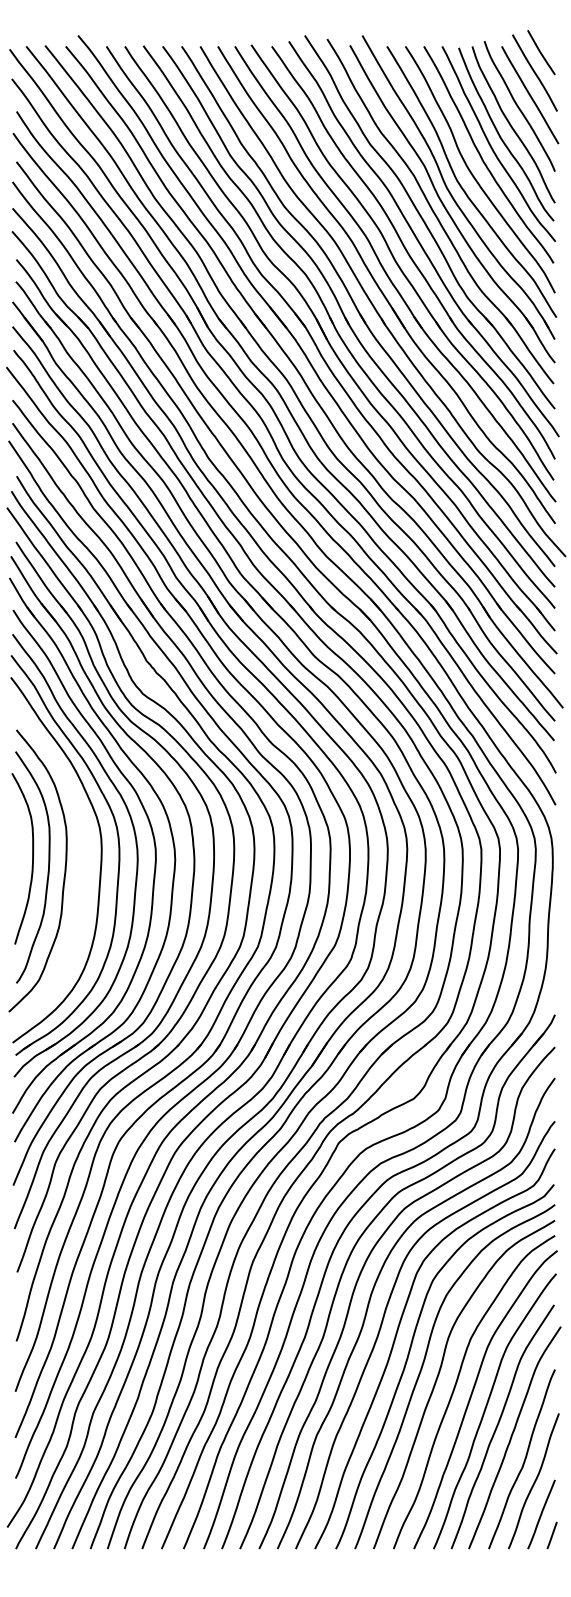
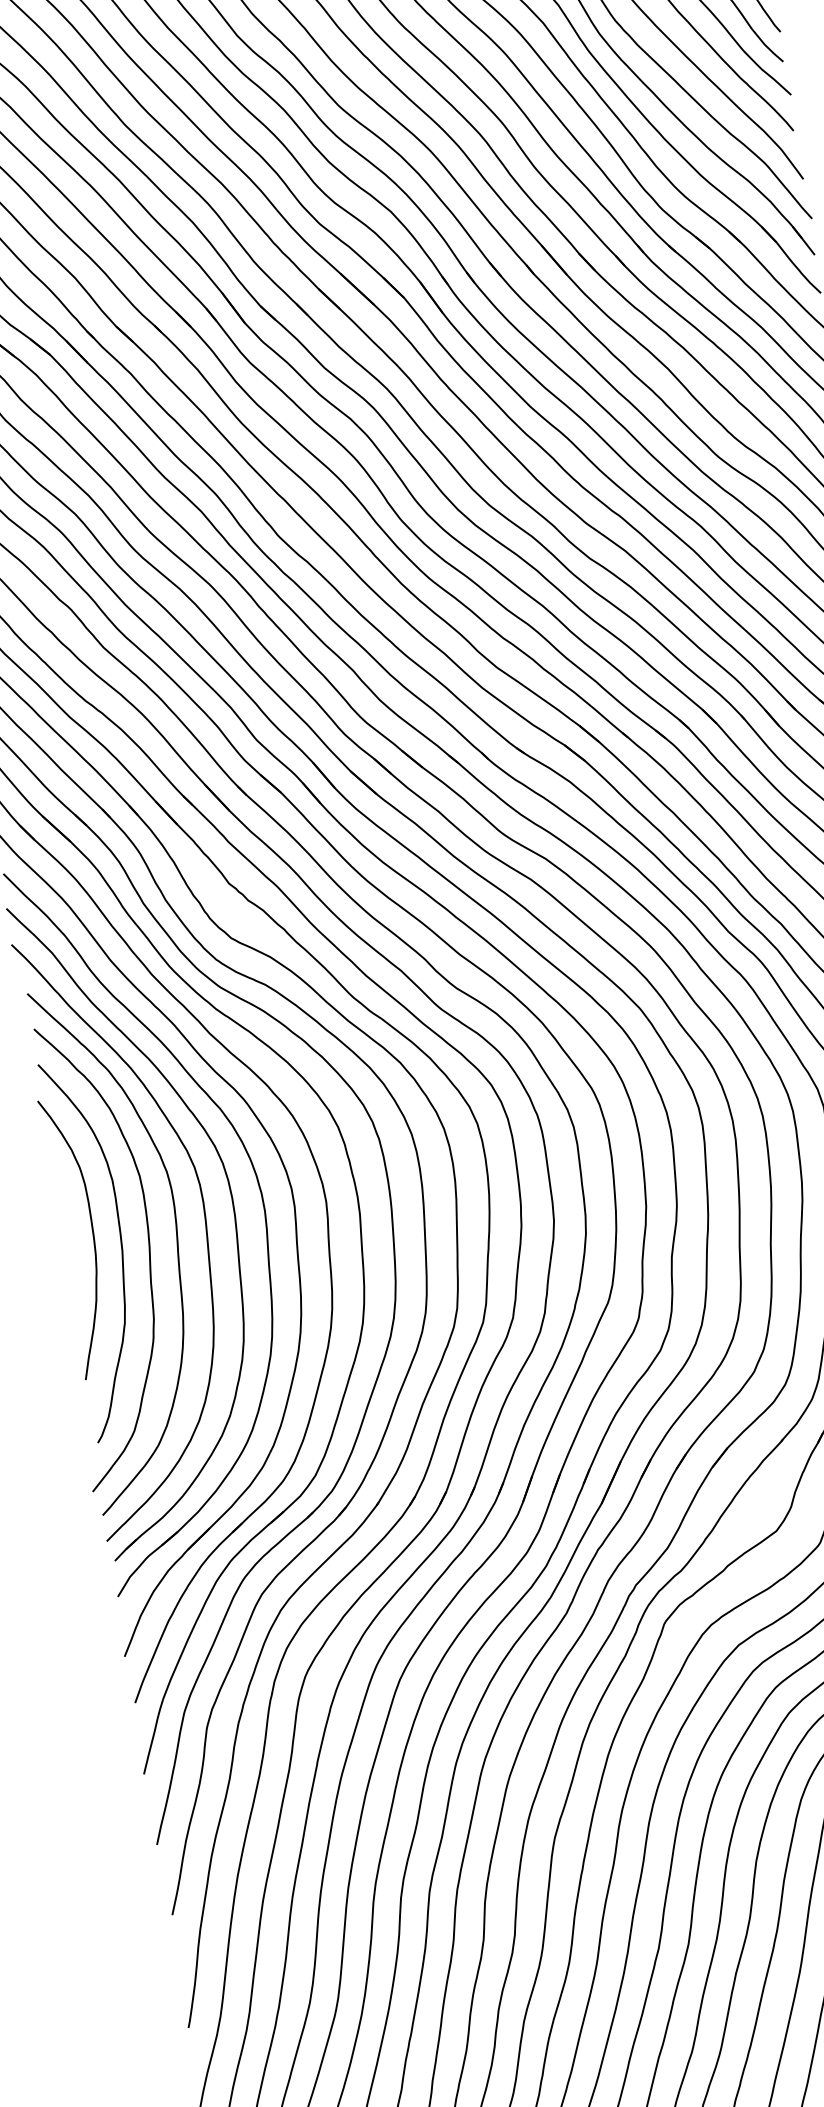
curve: (81, 869) -> (175, 1240), added

